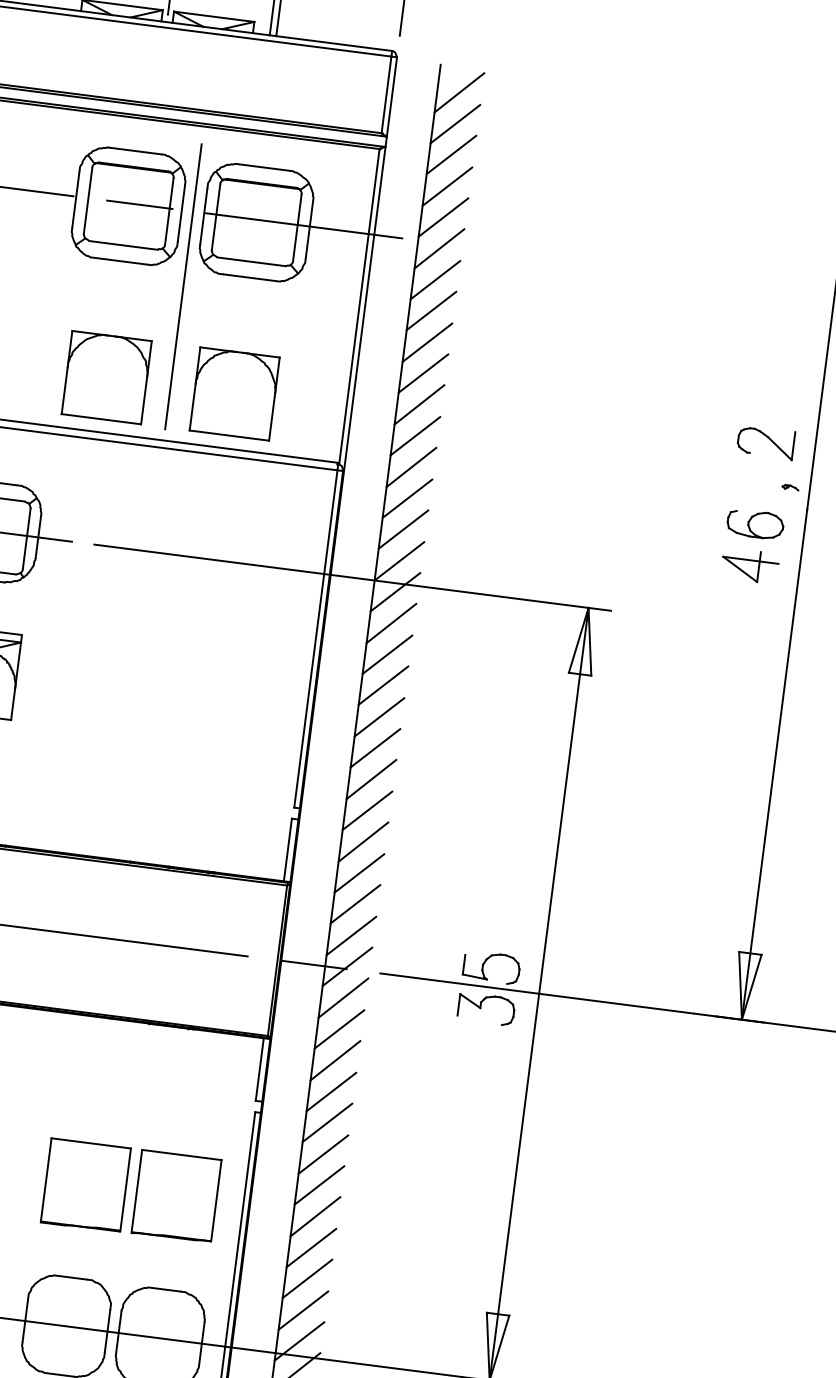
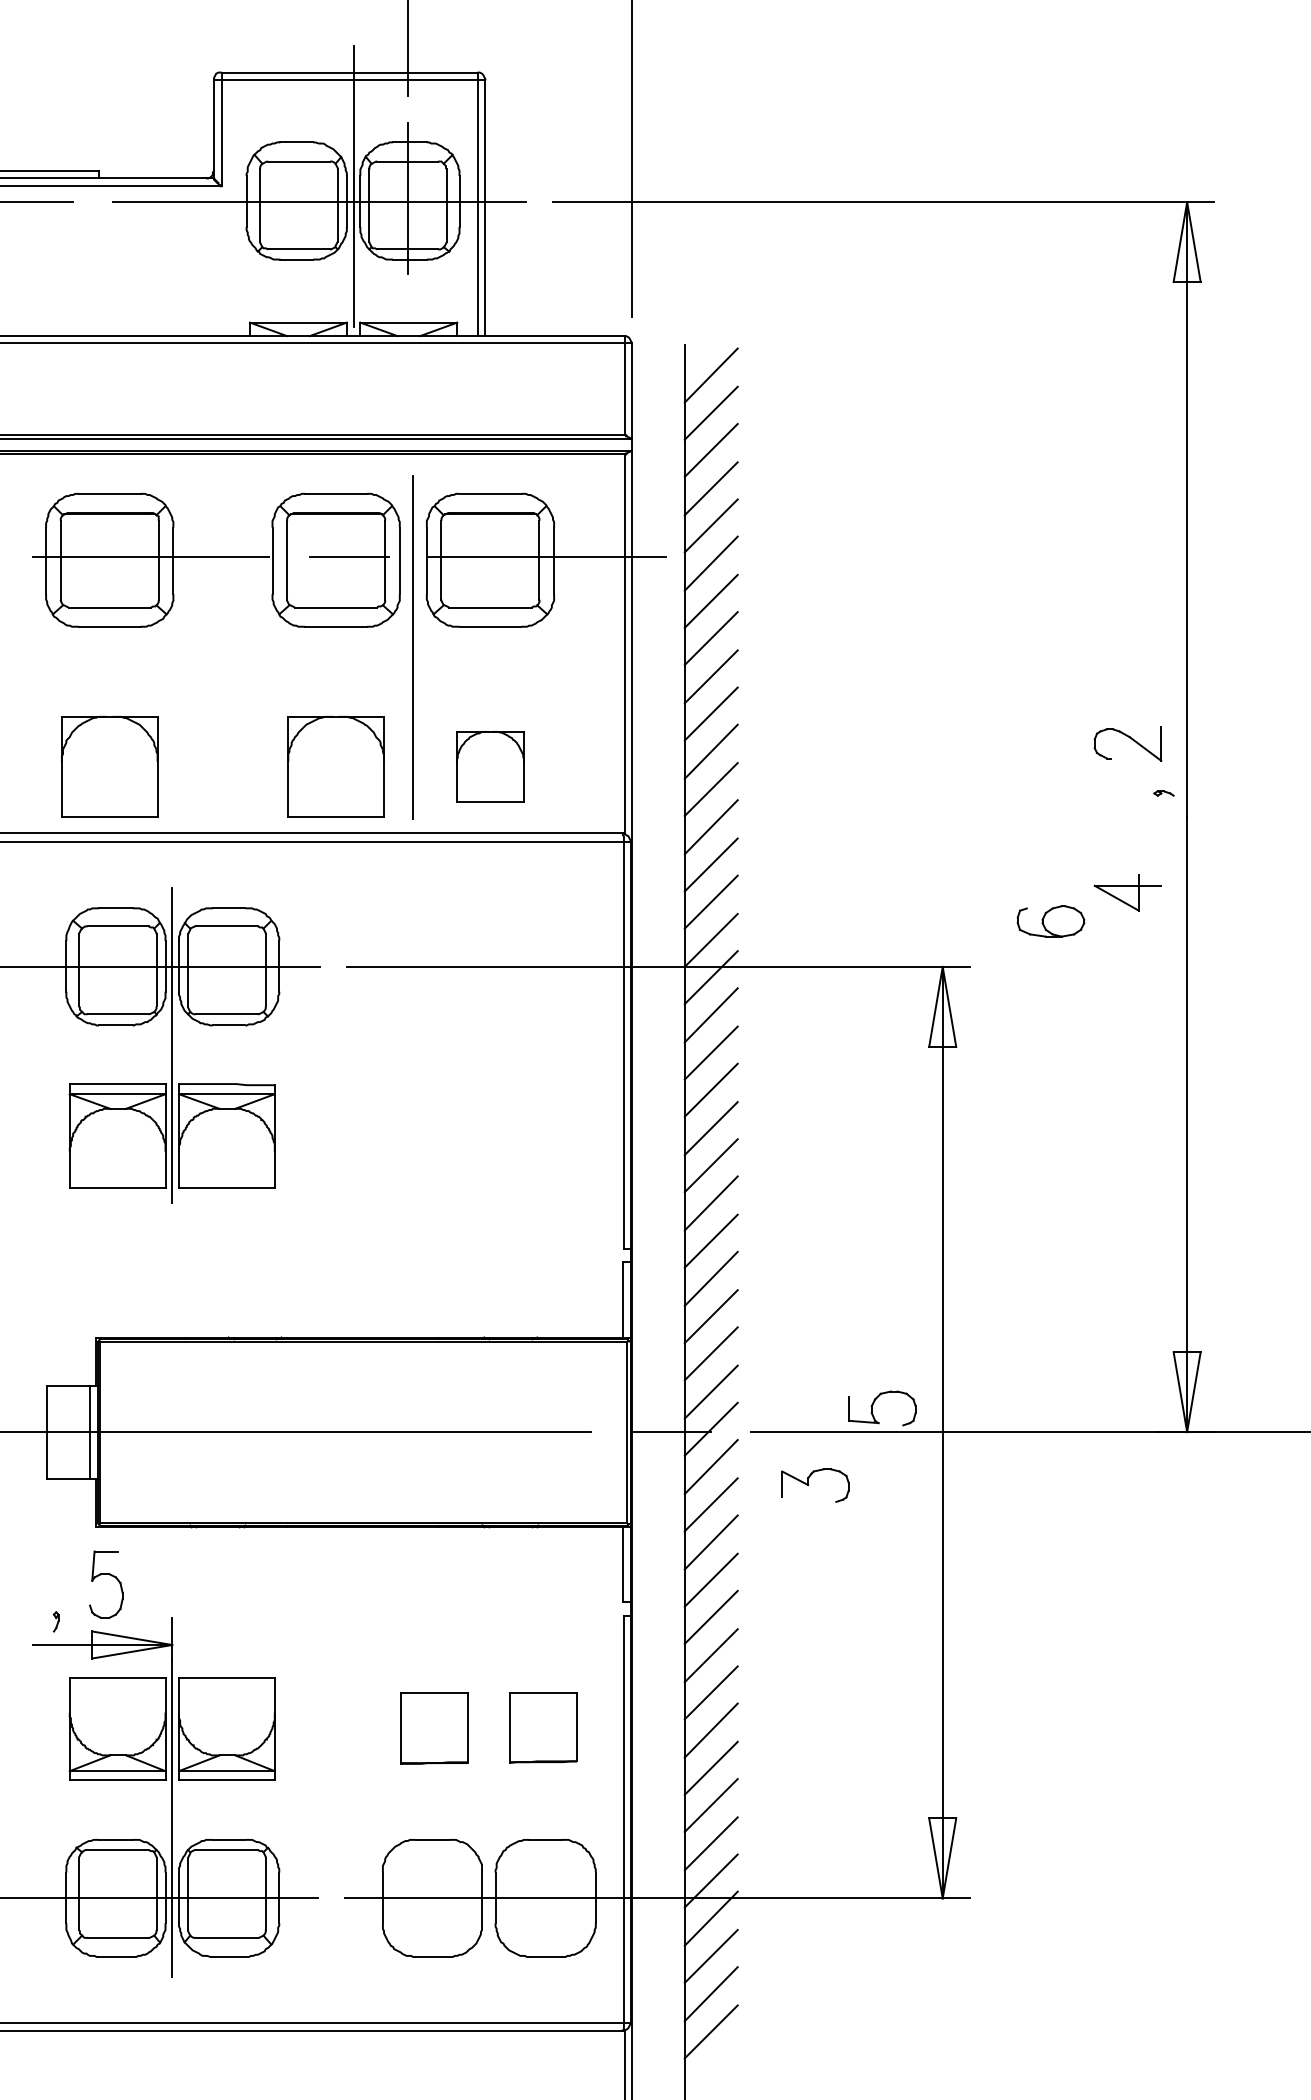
part: (234, 393) -> (490, 766), size x0.7
part: (755, 524) -> (1050, 921), moved
part: (481, 1007) -> (809, 1484), moved
part: (85, 1185) -> (433, 1728), size x0.7
part: (176, 1196) -> (543, 1727), size x0.7

